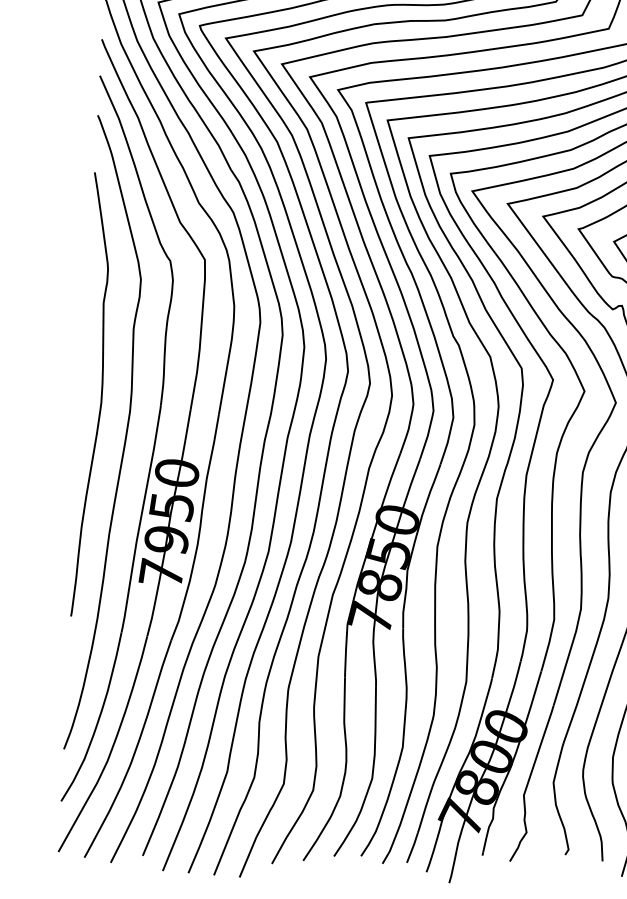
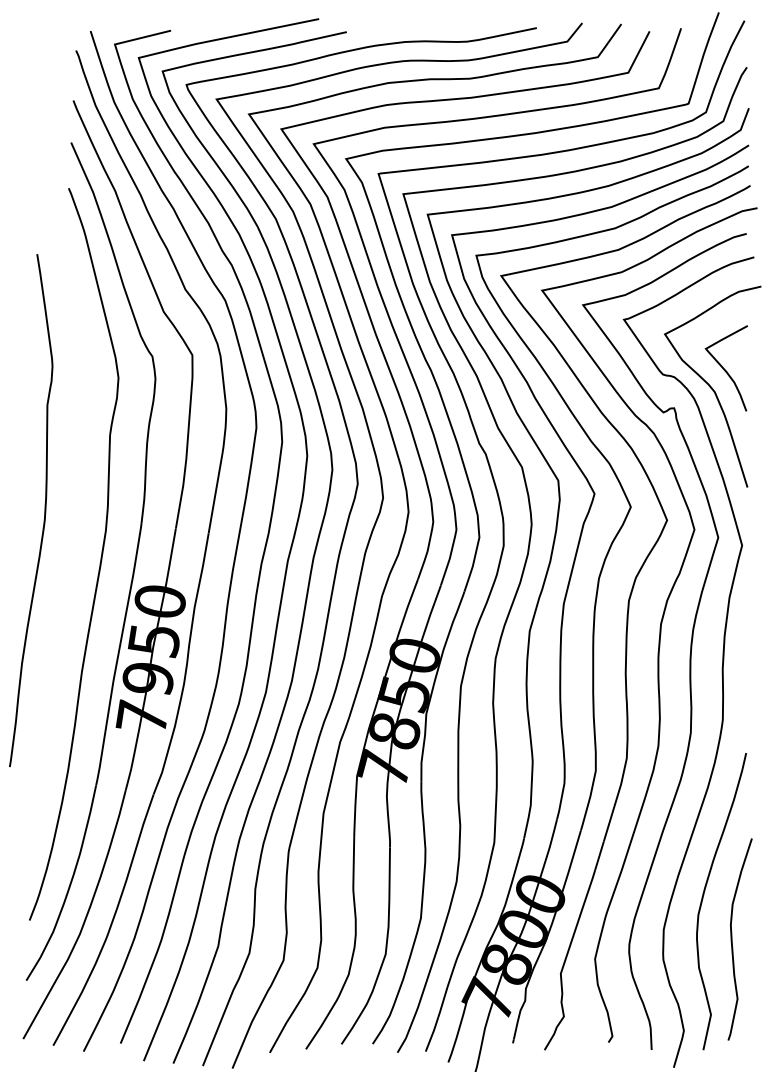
curve: (101, 394) -> (44, 510), moved

